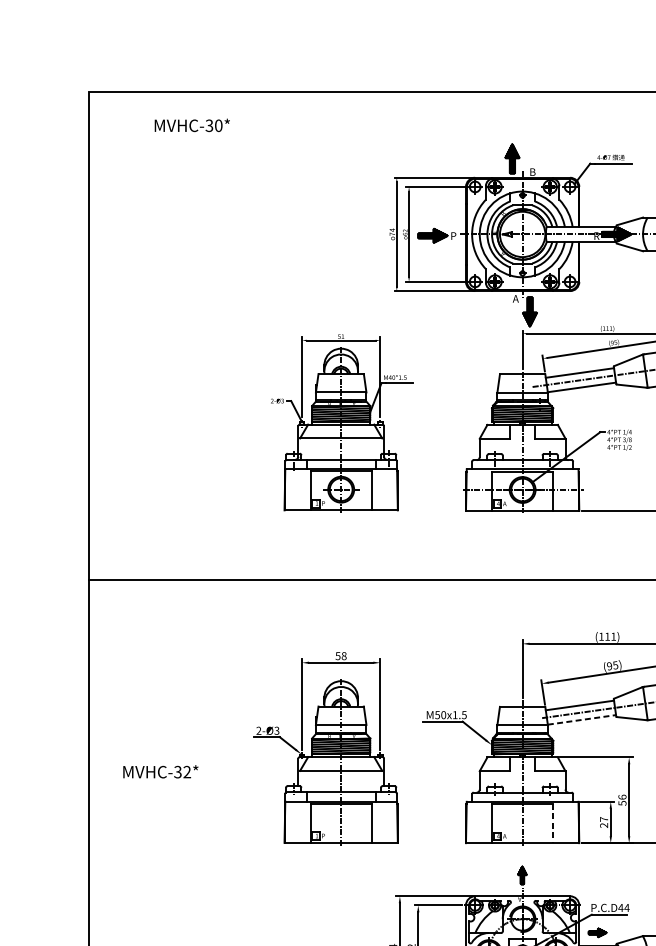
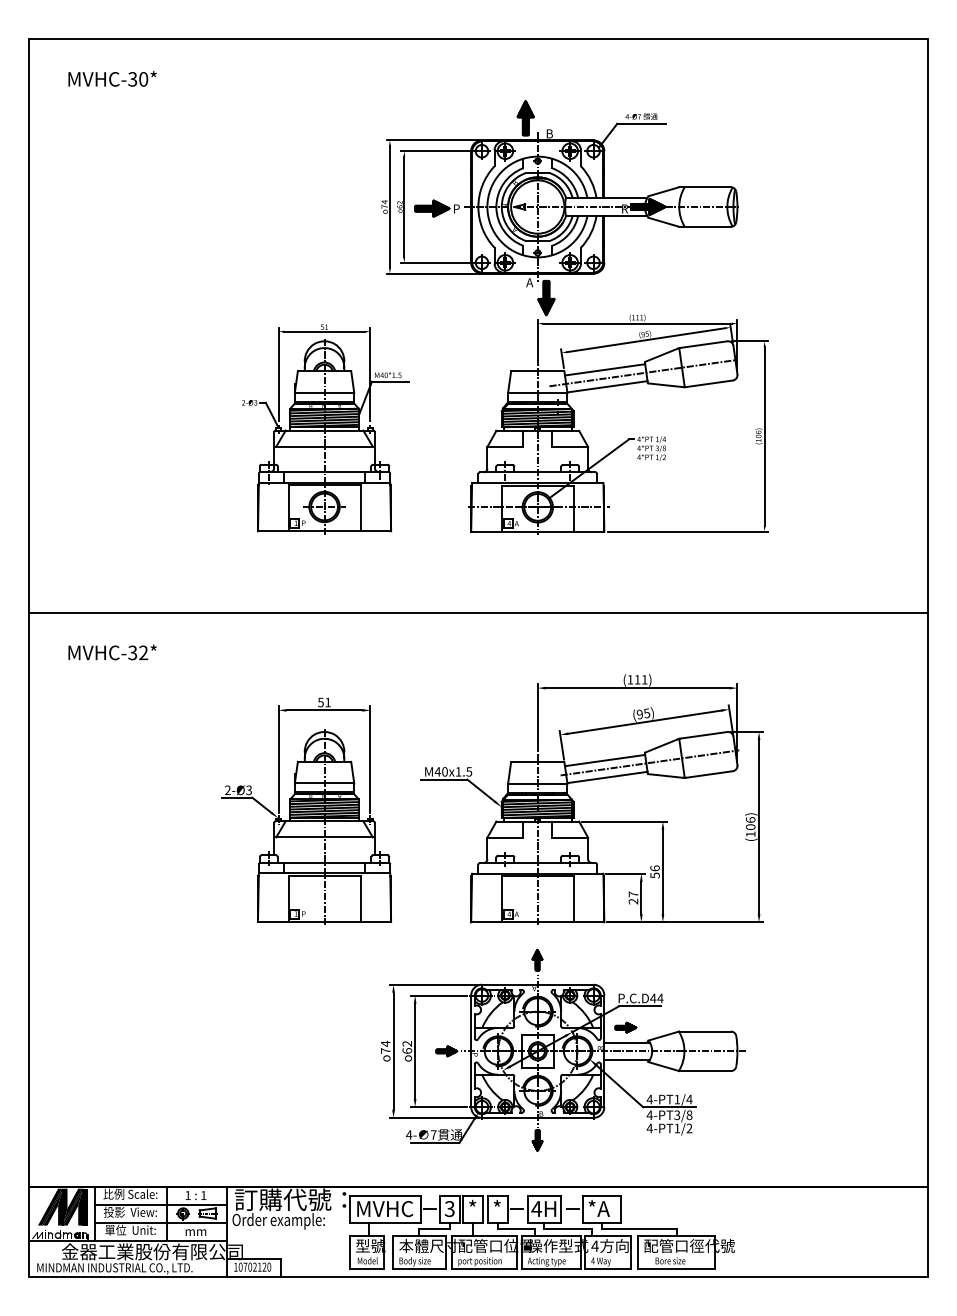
text: (192, 125) -> (112, 78), moved
text: (343, 656) -> (327, 702), 58 -> 51
text: (437, 714) -> (437, 771), M50x1.5 -> M40x1.5
line: (581, 719) -> (607, 777), dashed -> solid
text: (160, 771) -> (112, 652), moved
line: (553, 823) -> (573, 899), dashed -> solid

